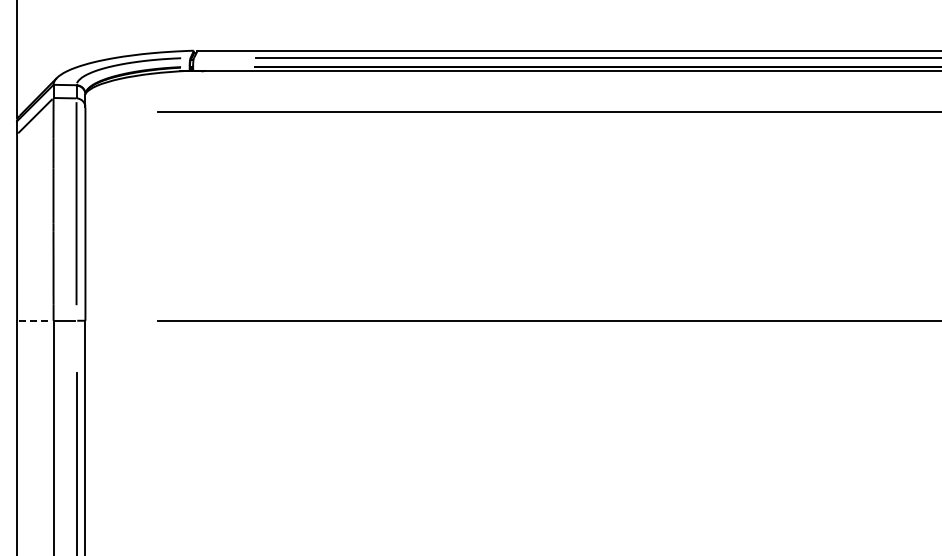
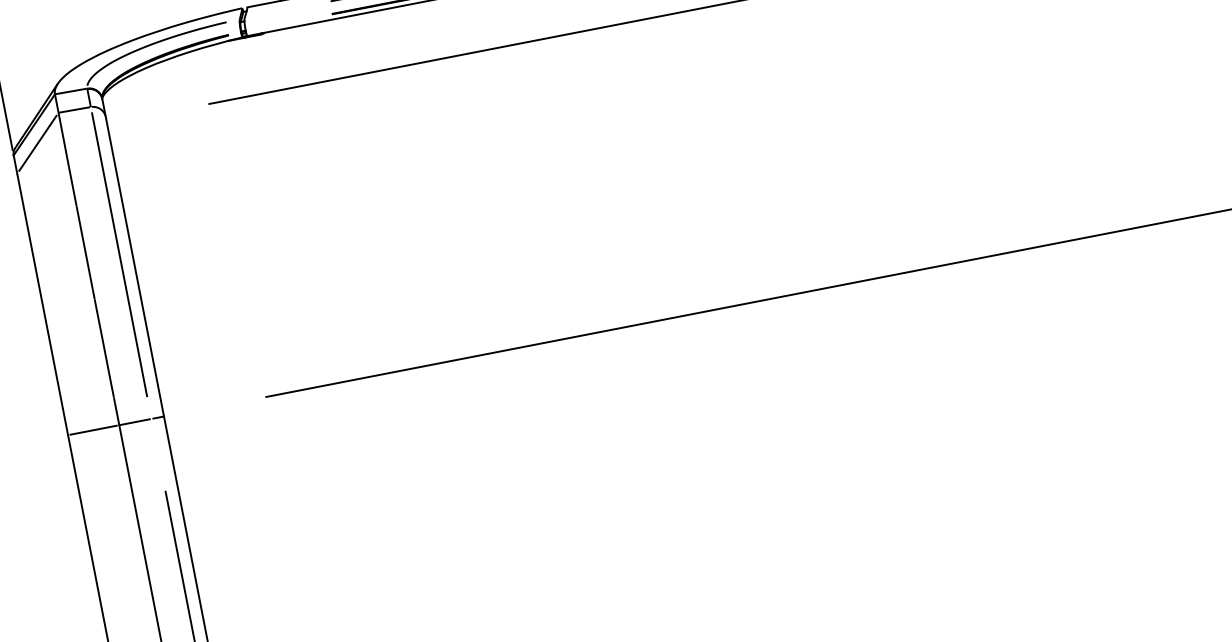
line: (35, 320) -> (93, 429), dashed -> solid

